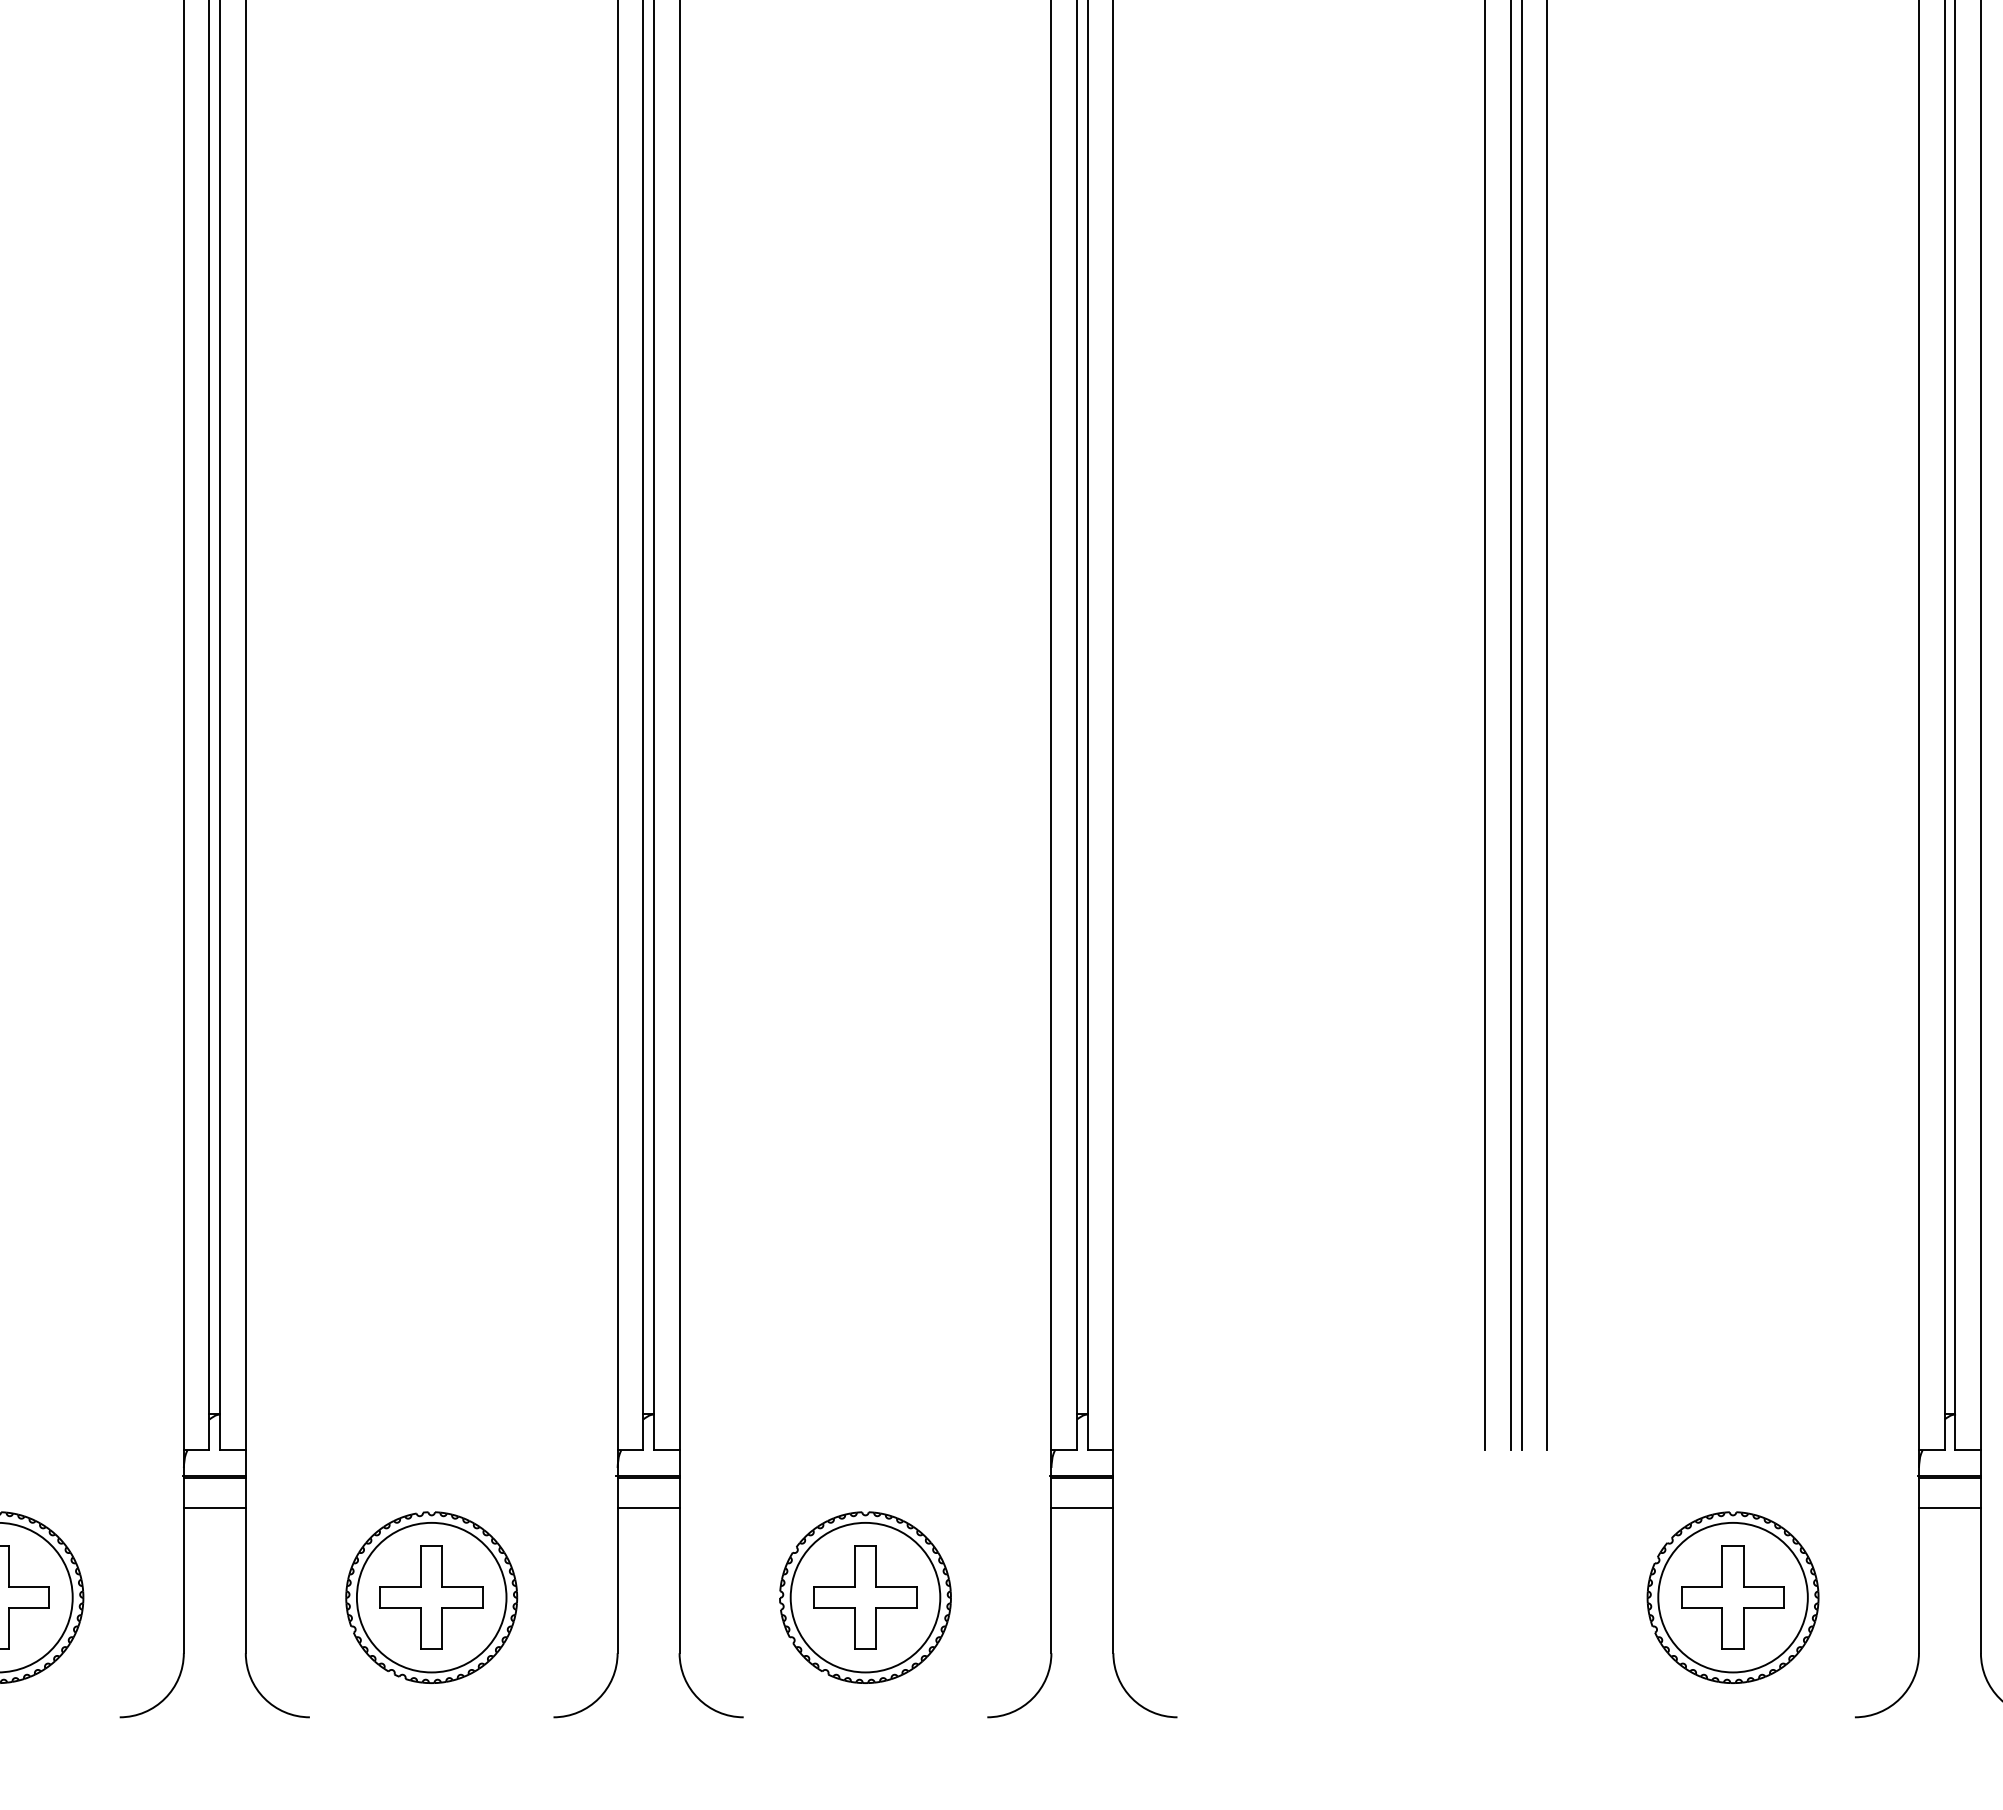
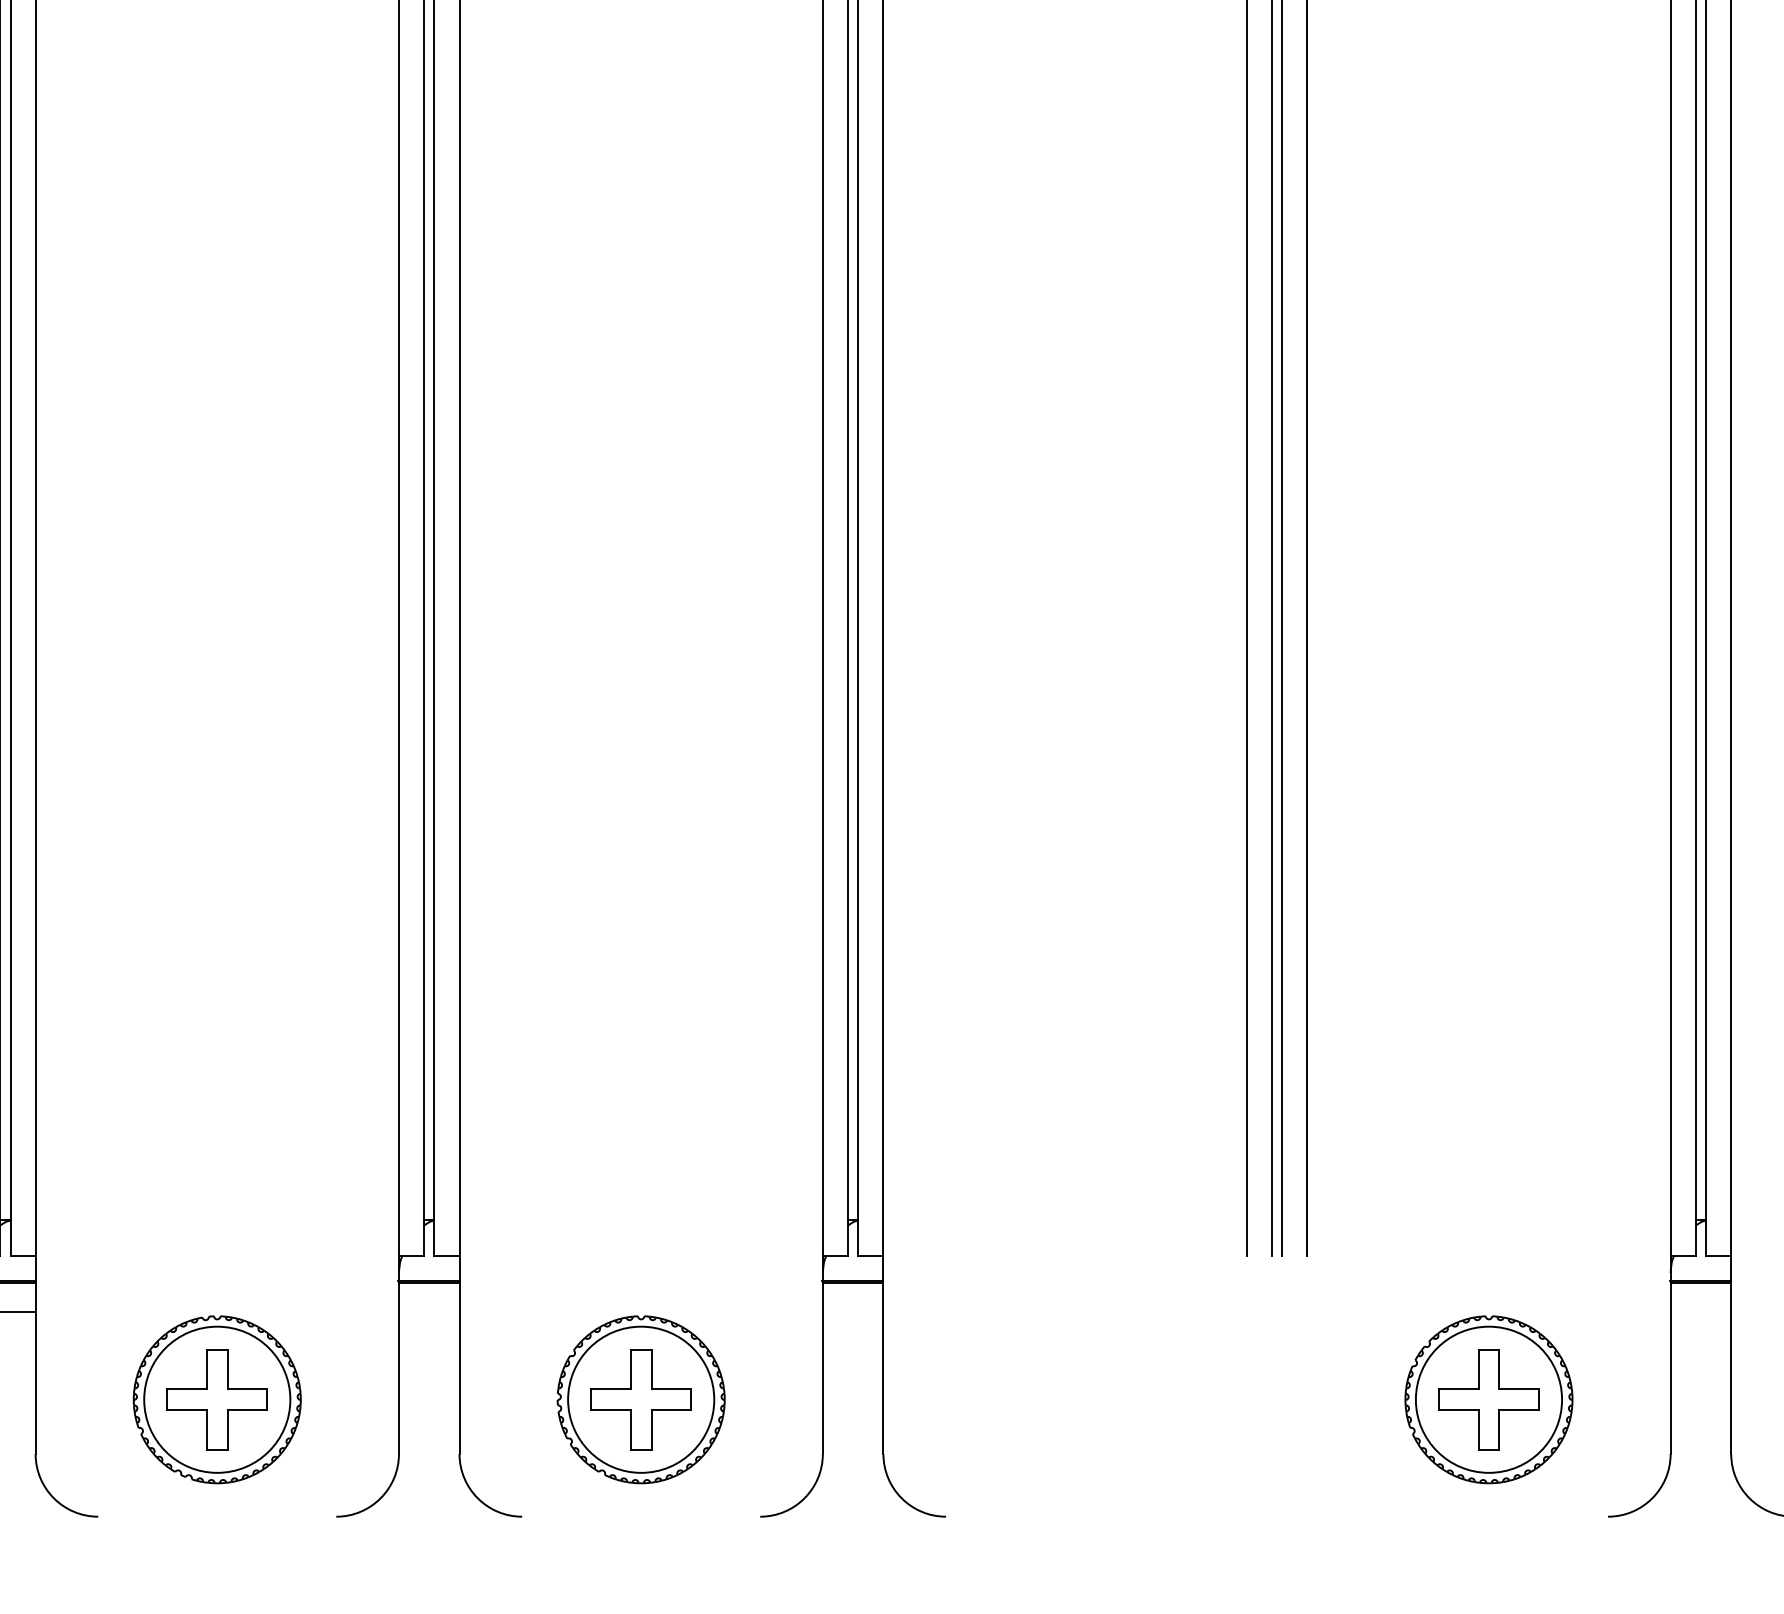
line: (648, 1507) -> (429, 1311), removed
line: (1082, 1507) -> (853, 1311), removed
line: (1949, 1507) -> (1700, 1311), removed

